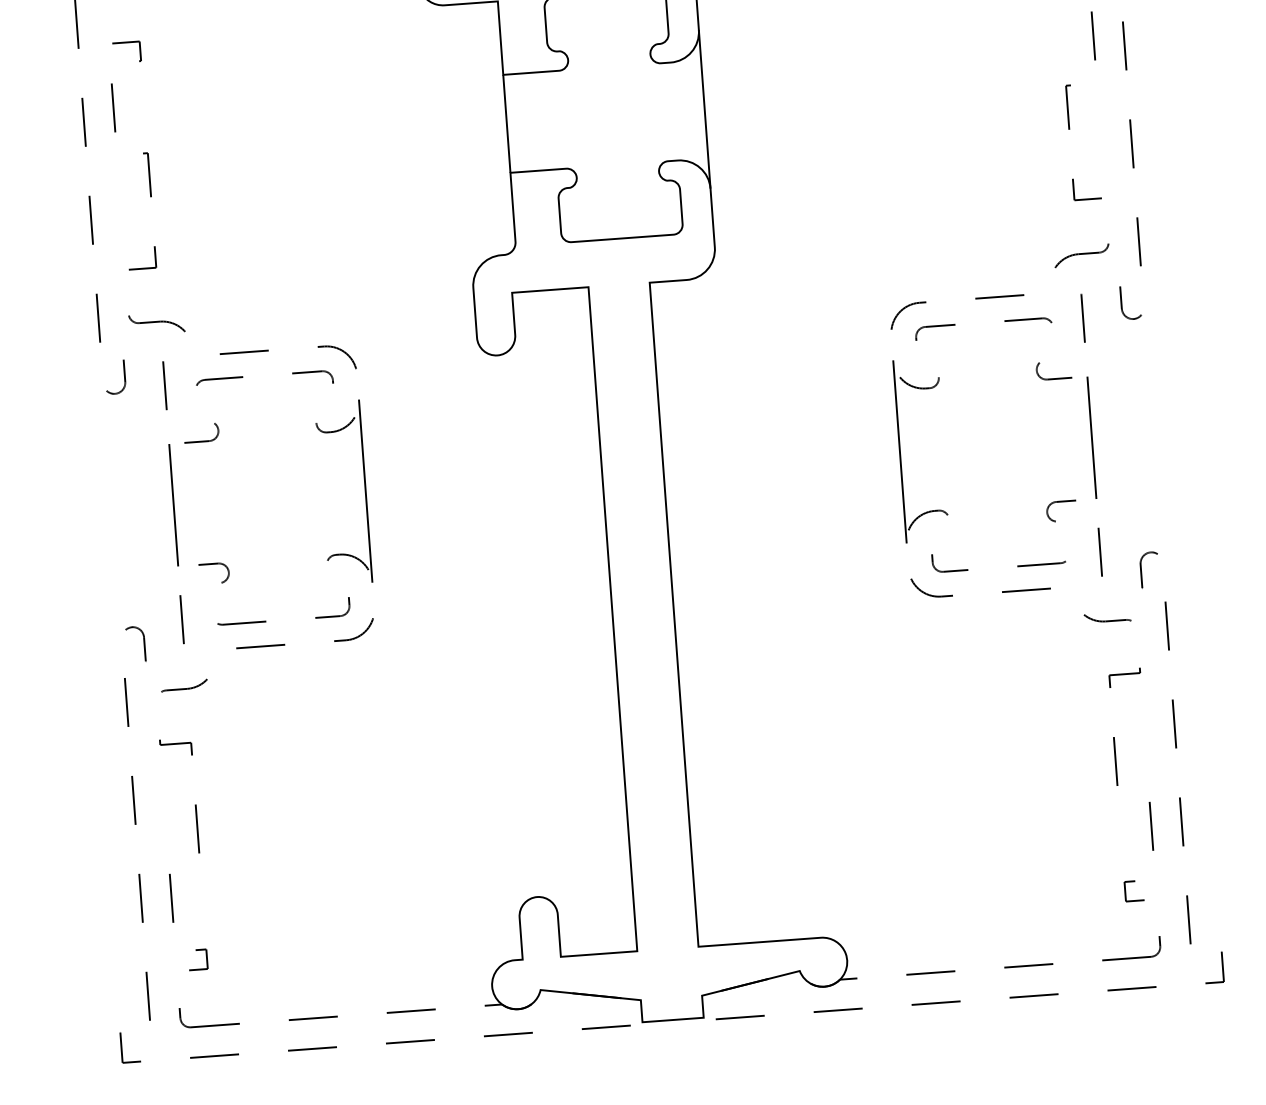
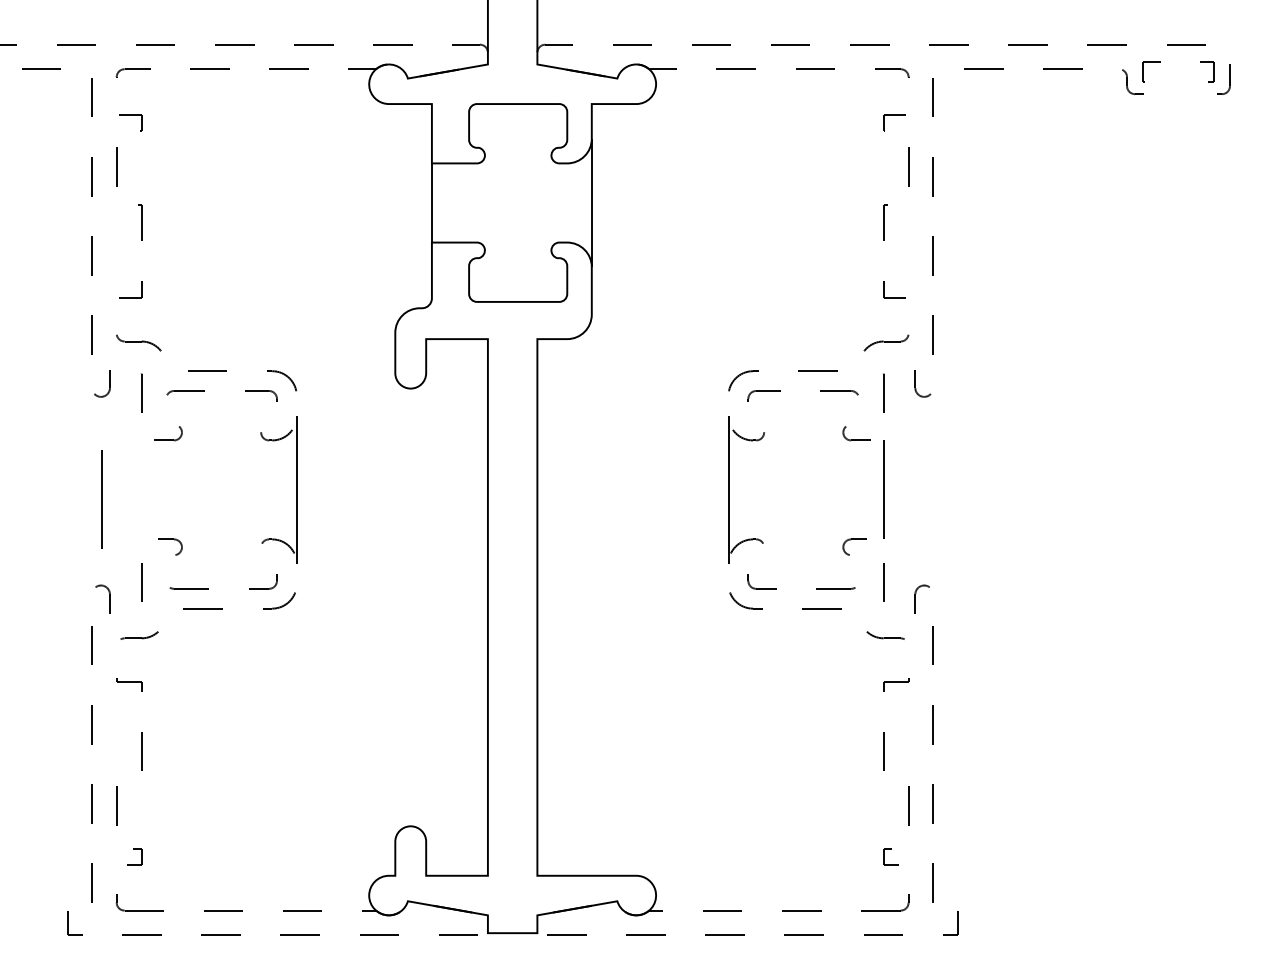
line: (173, 504) -> (101, 499), moved

